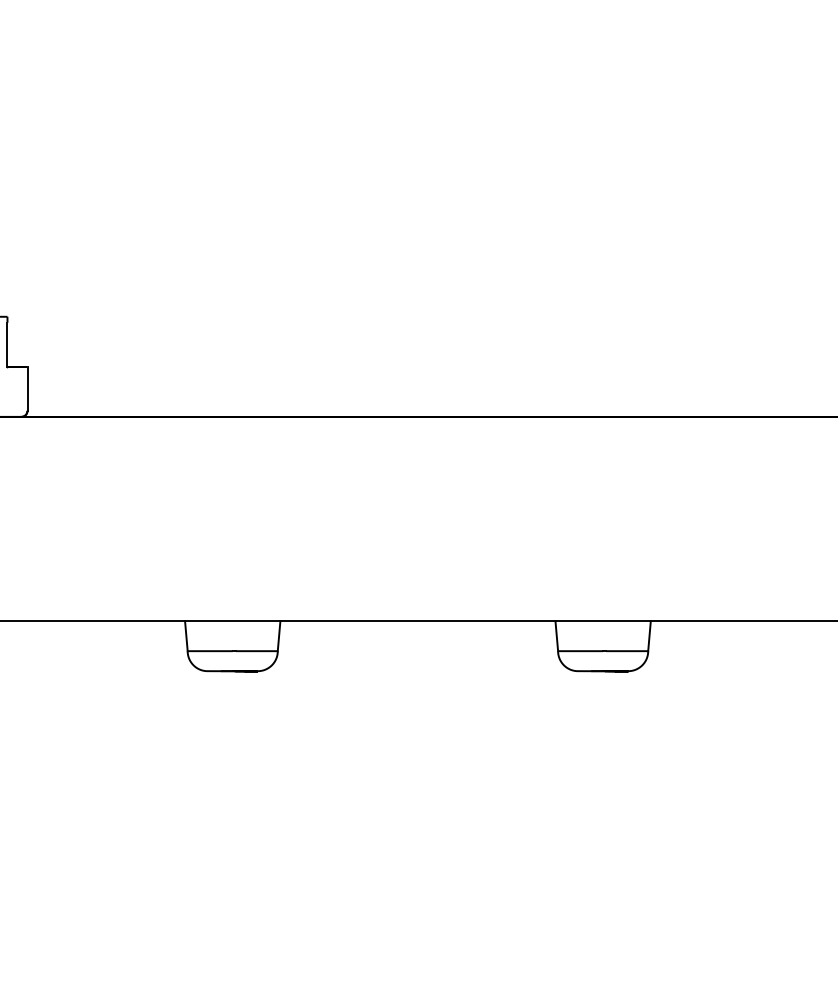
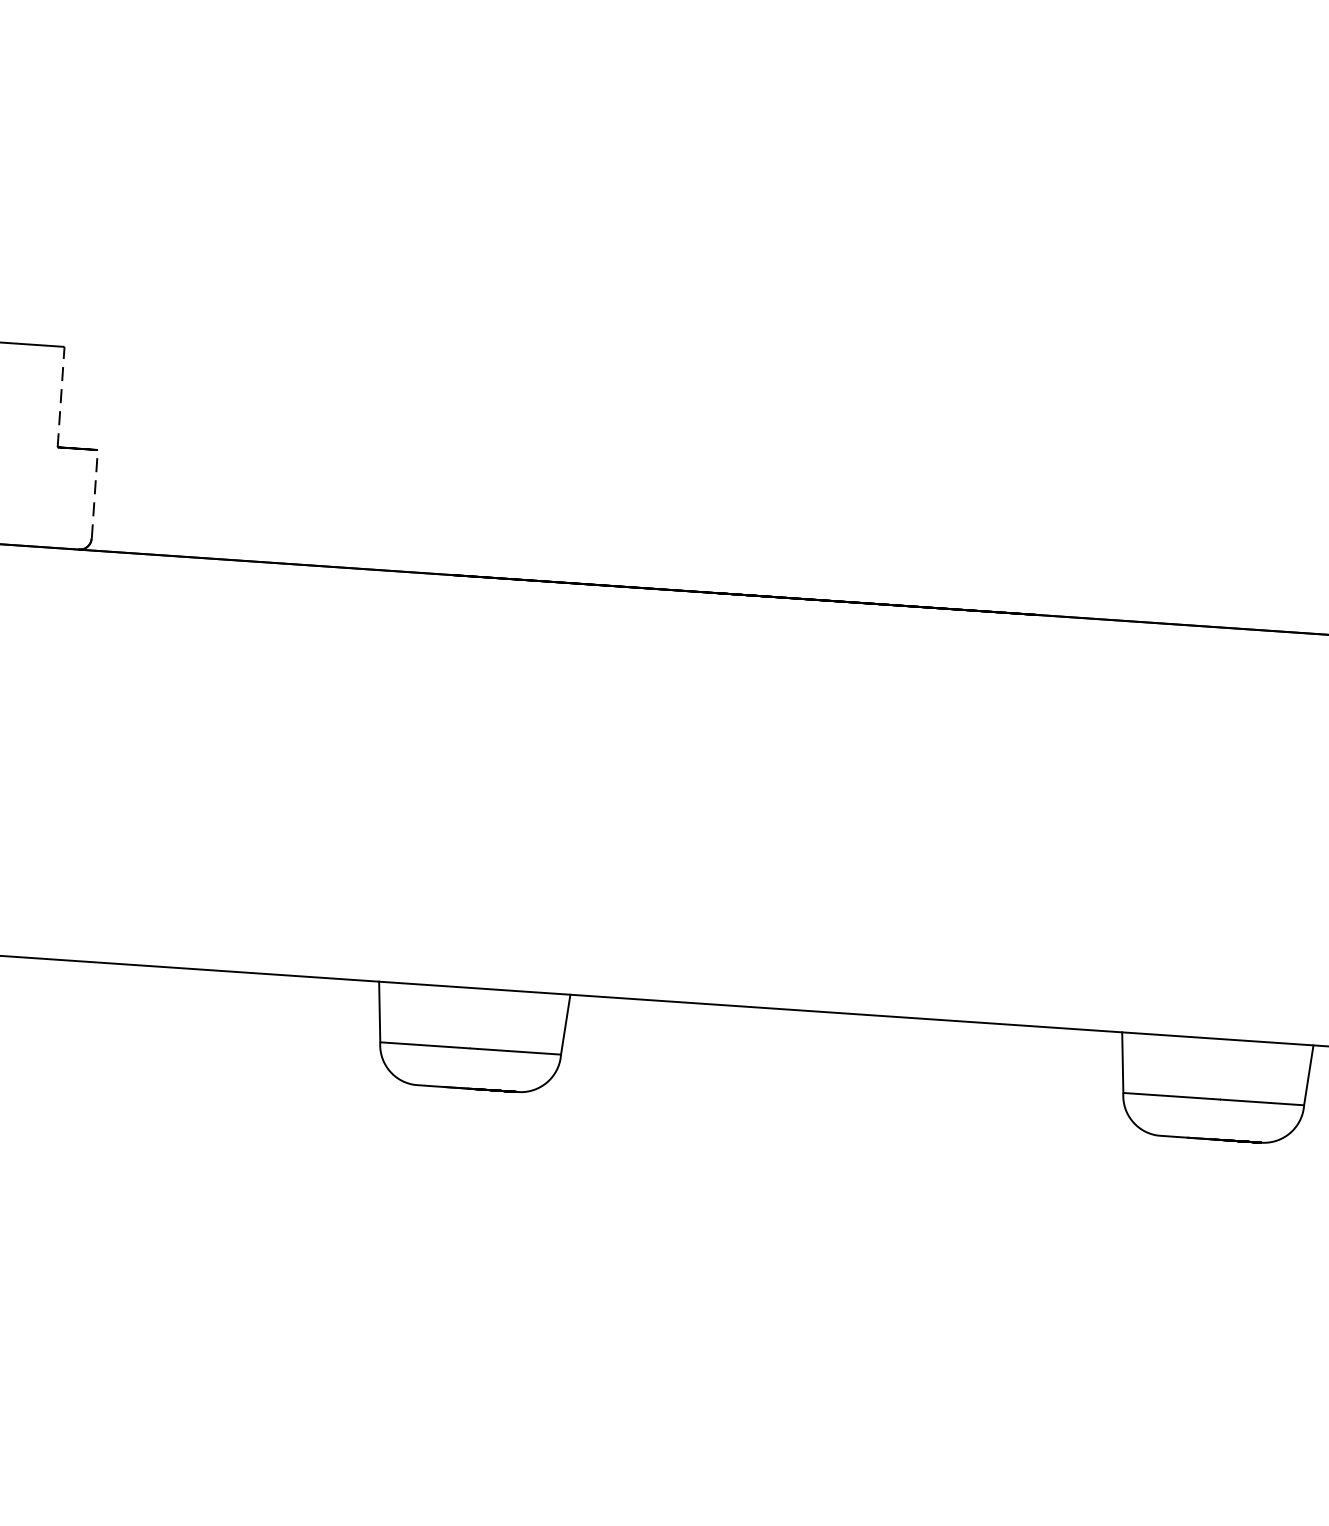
line: (7, 344) -> (60, 402), solid -> dashed
line: (27, 388) -> (94, 493), solid -> dashed

